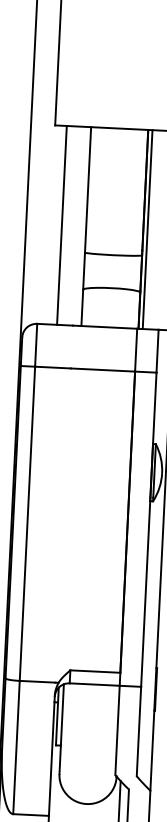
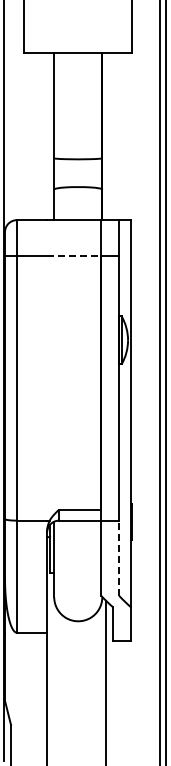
line: (61, 225) -> (33, 136), removed
line: (147, 229) -> (105, 136), removed
line: (103, 370) -> (74, 256), solid -> dashed
line: (139, 731) -> (119, 558), solid -> dashed

